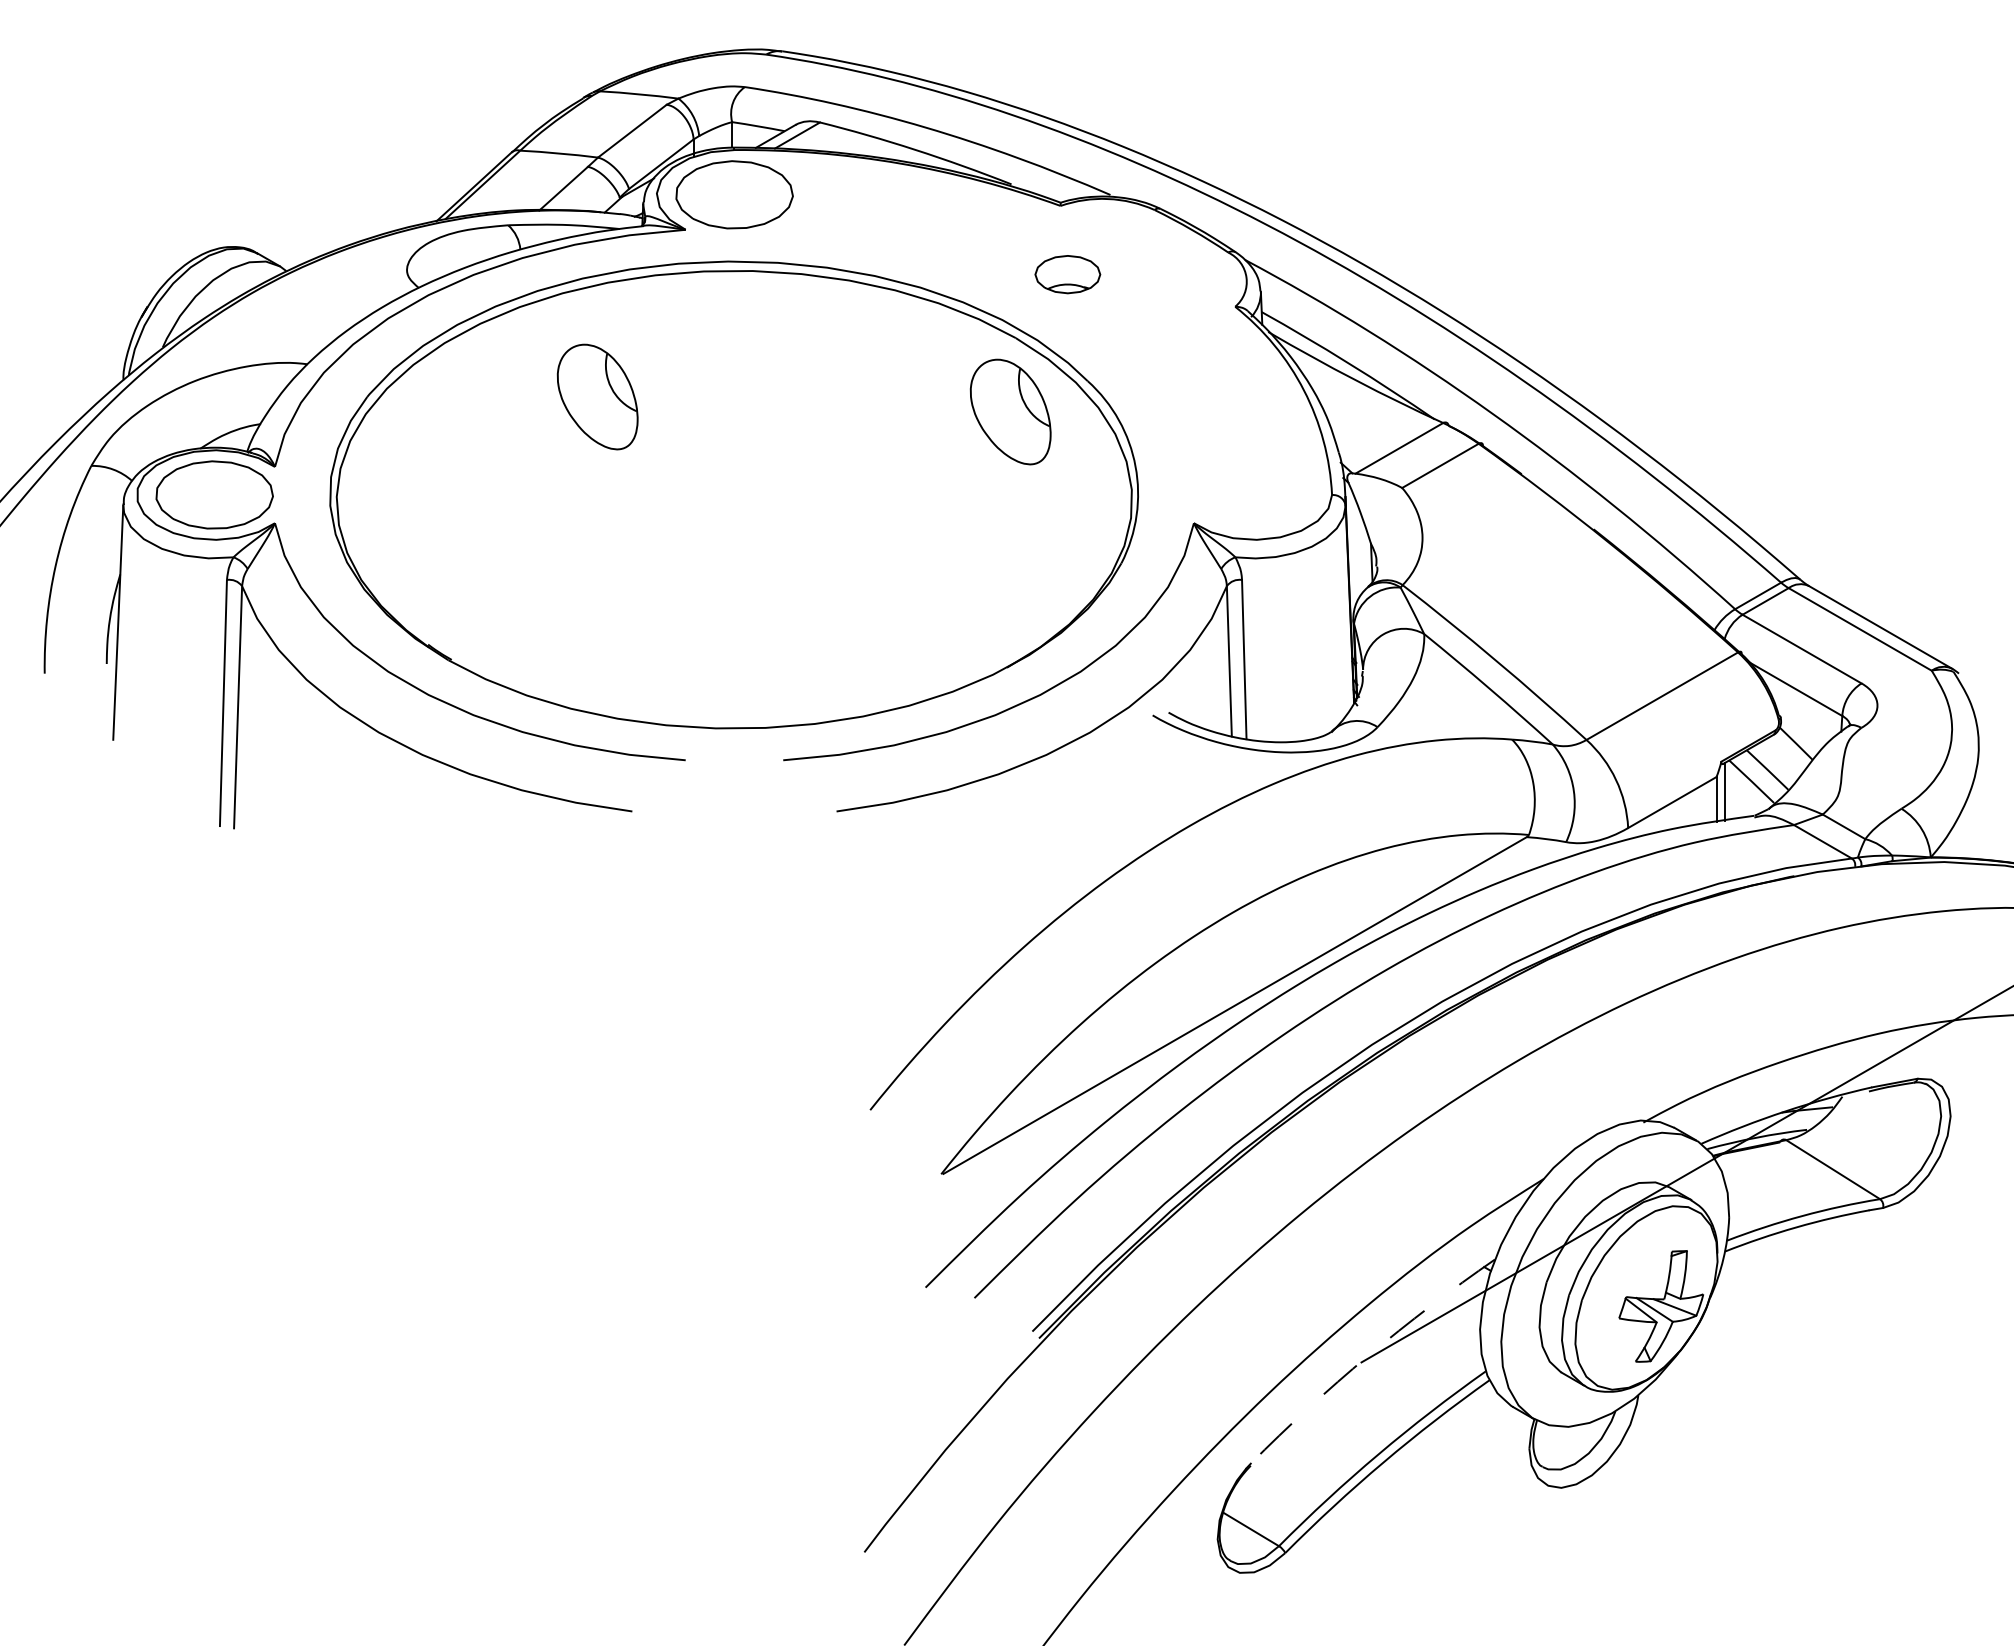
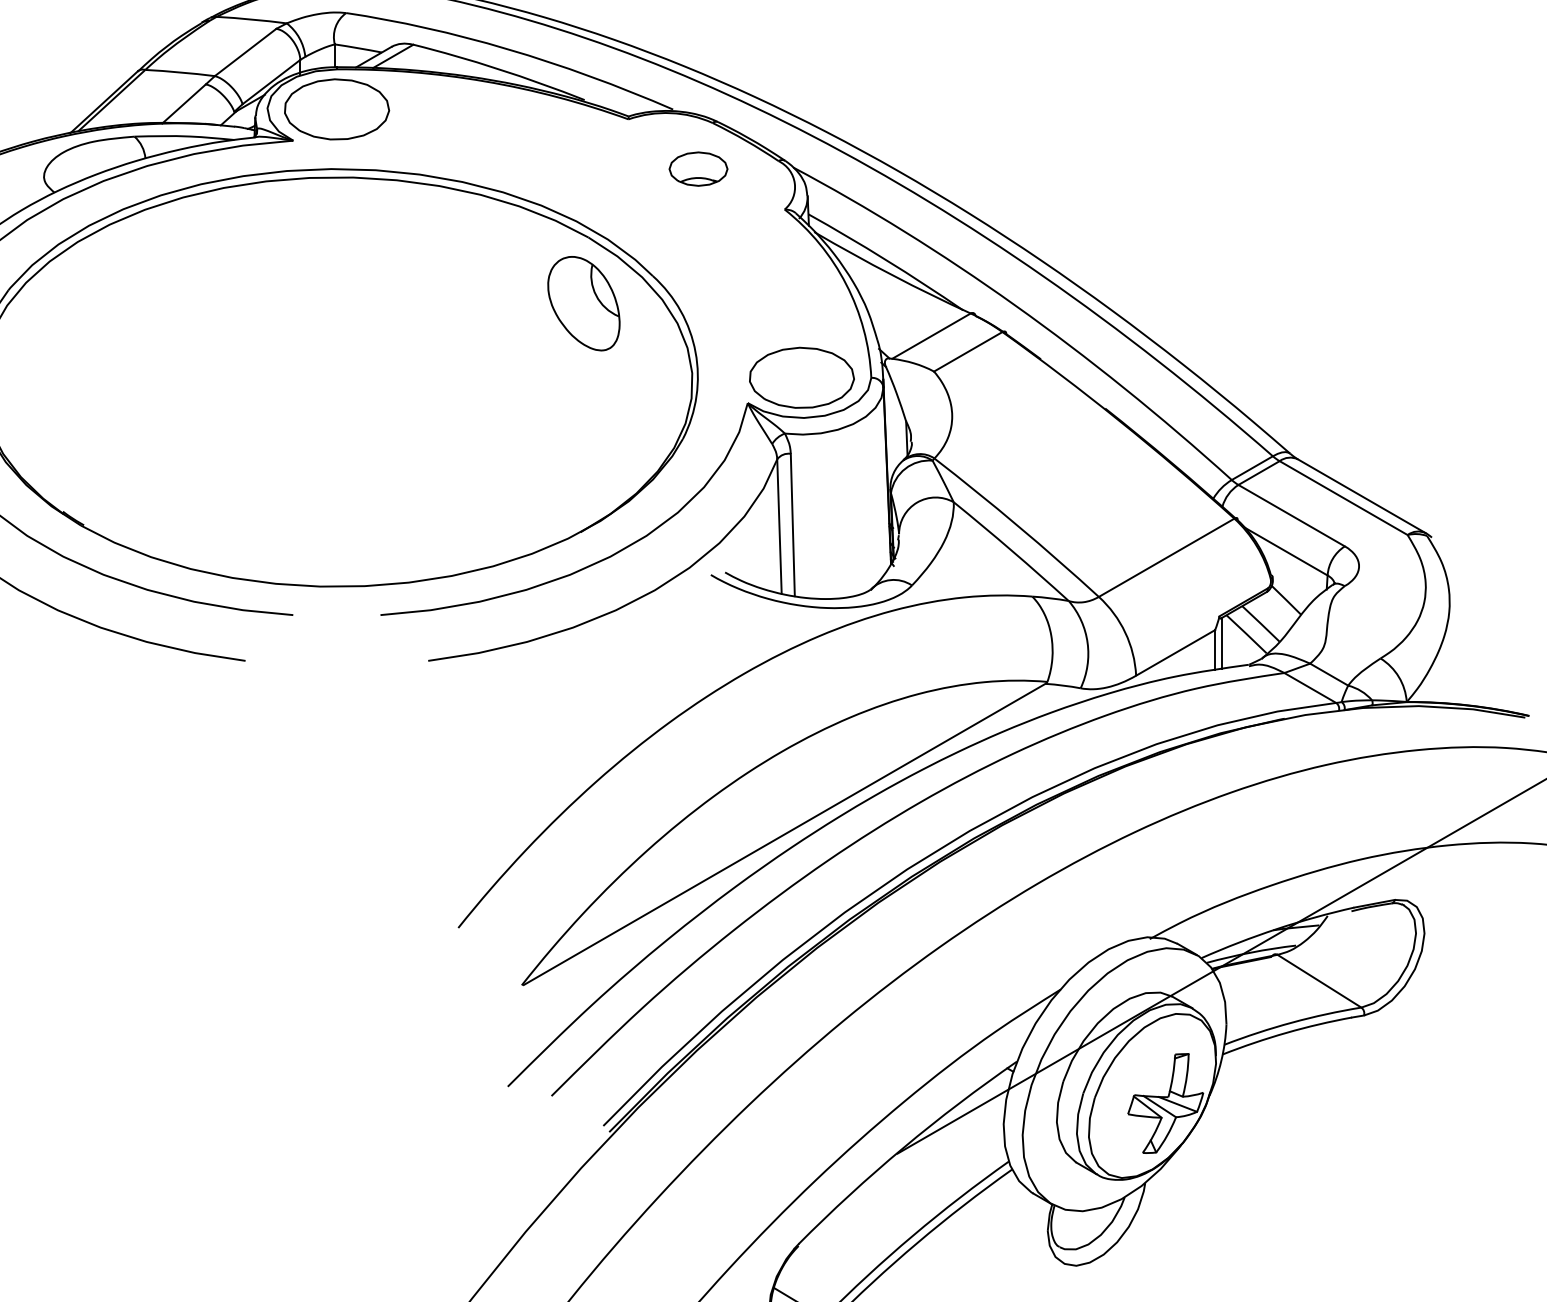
part: (1067, 274) -> (698, 169), moved
part: (597, 396) -> (214, 289), removed
part: (1254, 494) -> (801, 377), added
arc: (1368, 1355) -> (903, 1147), dashed -> solid

